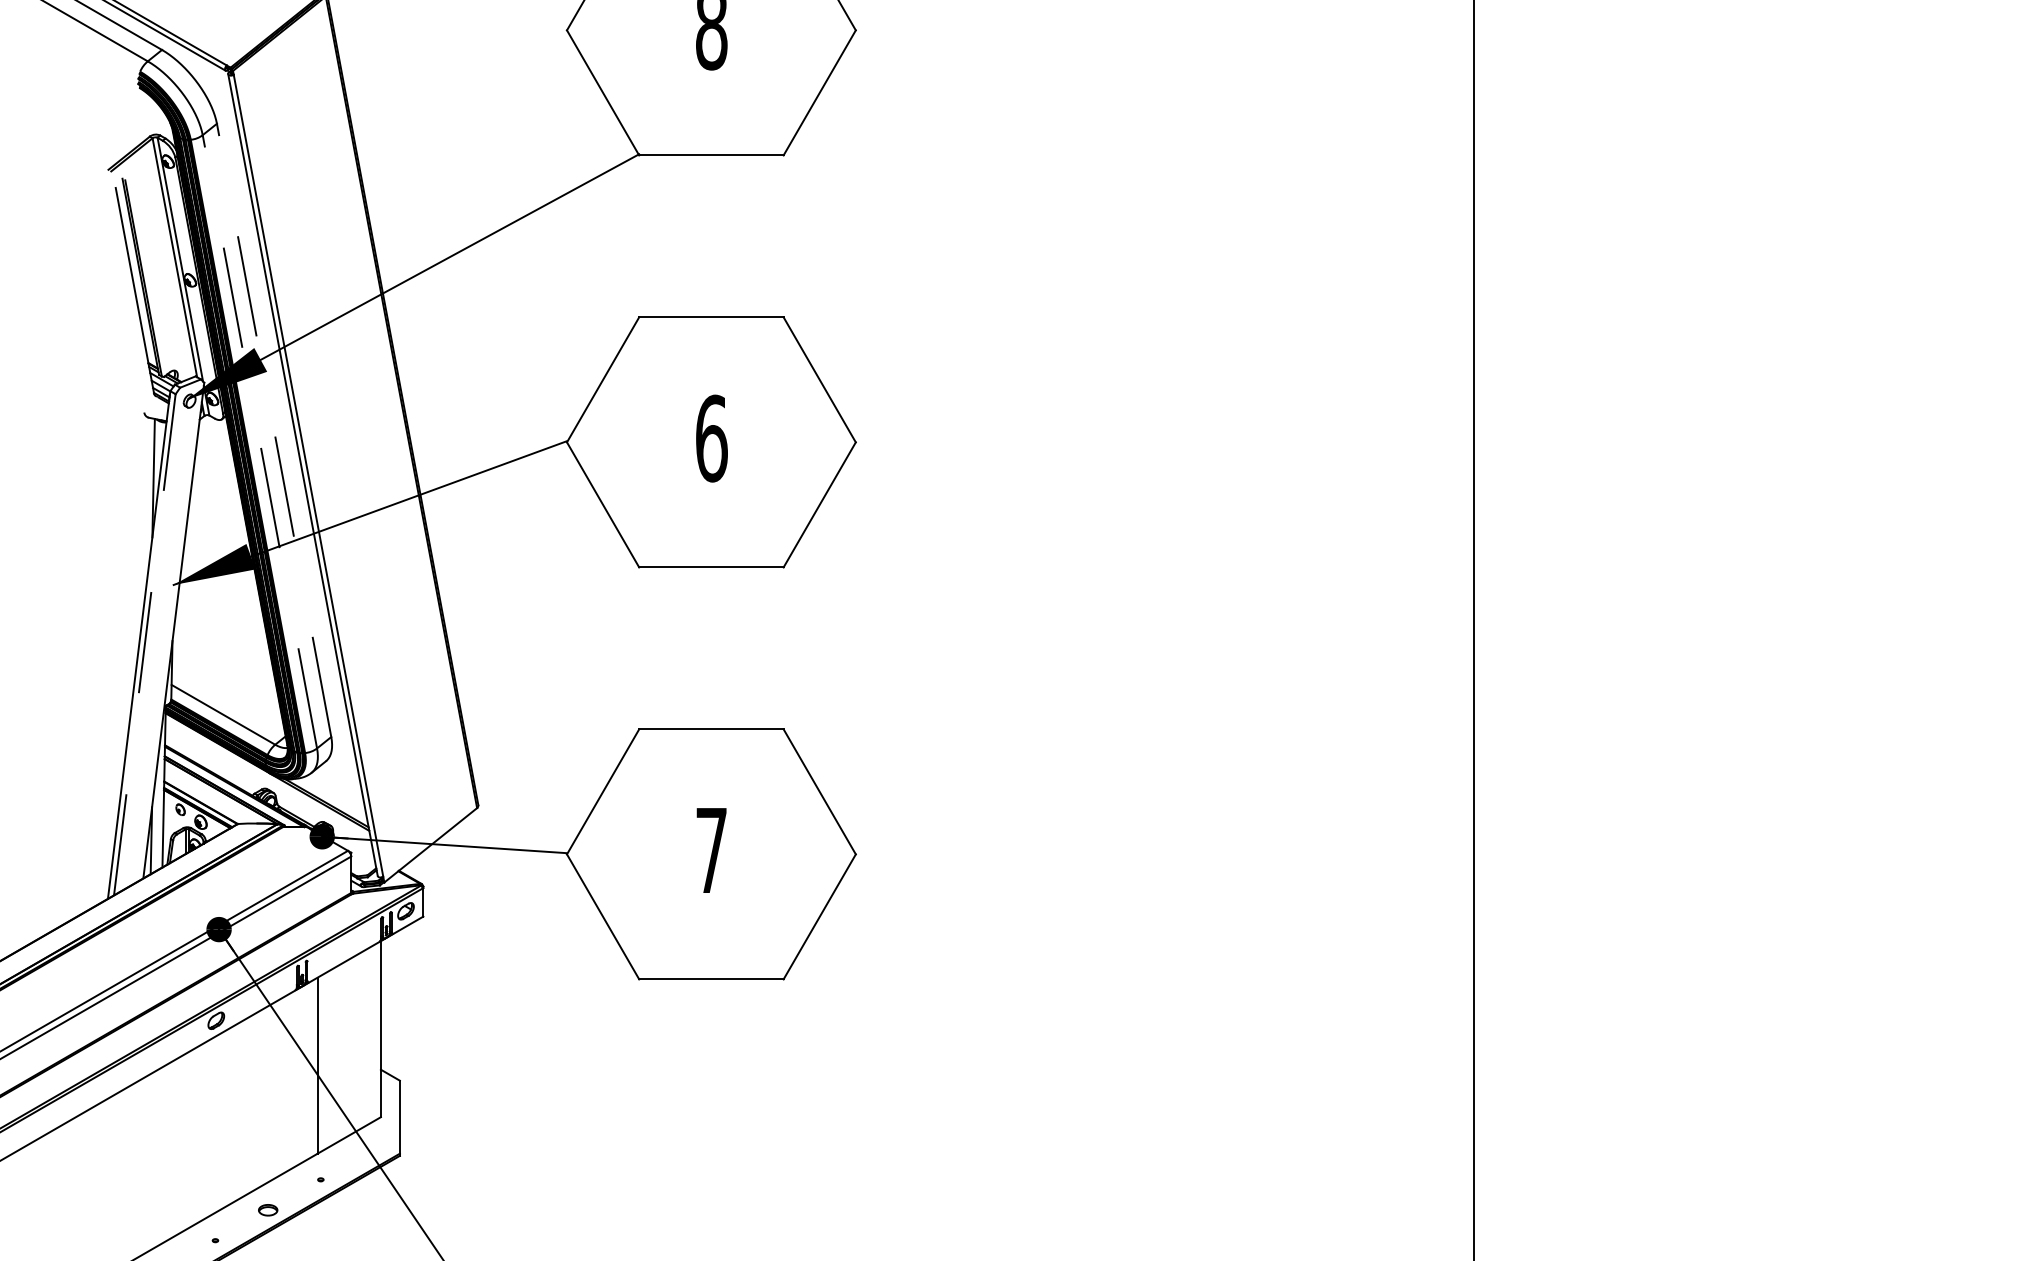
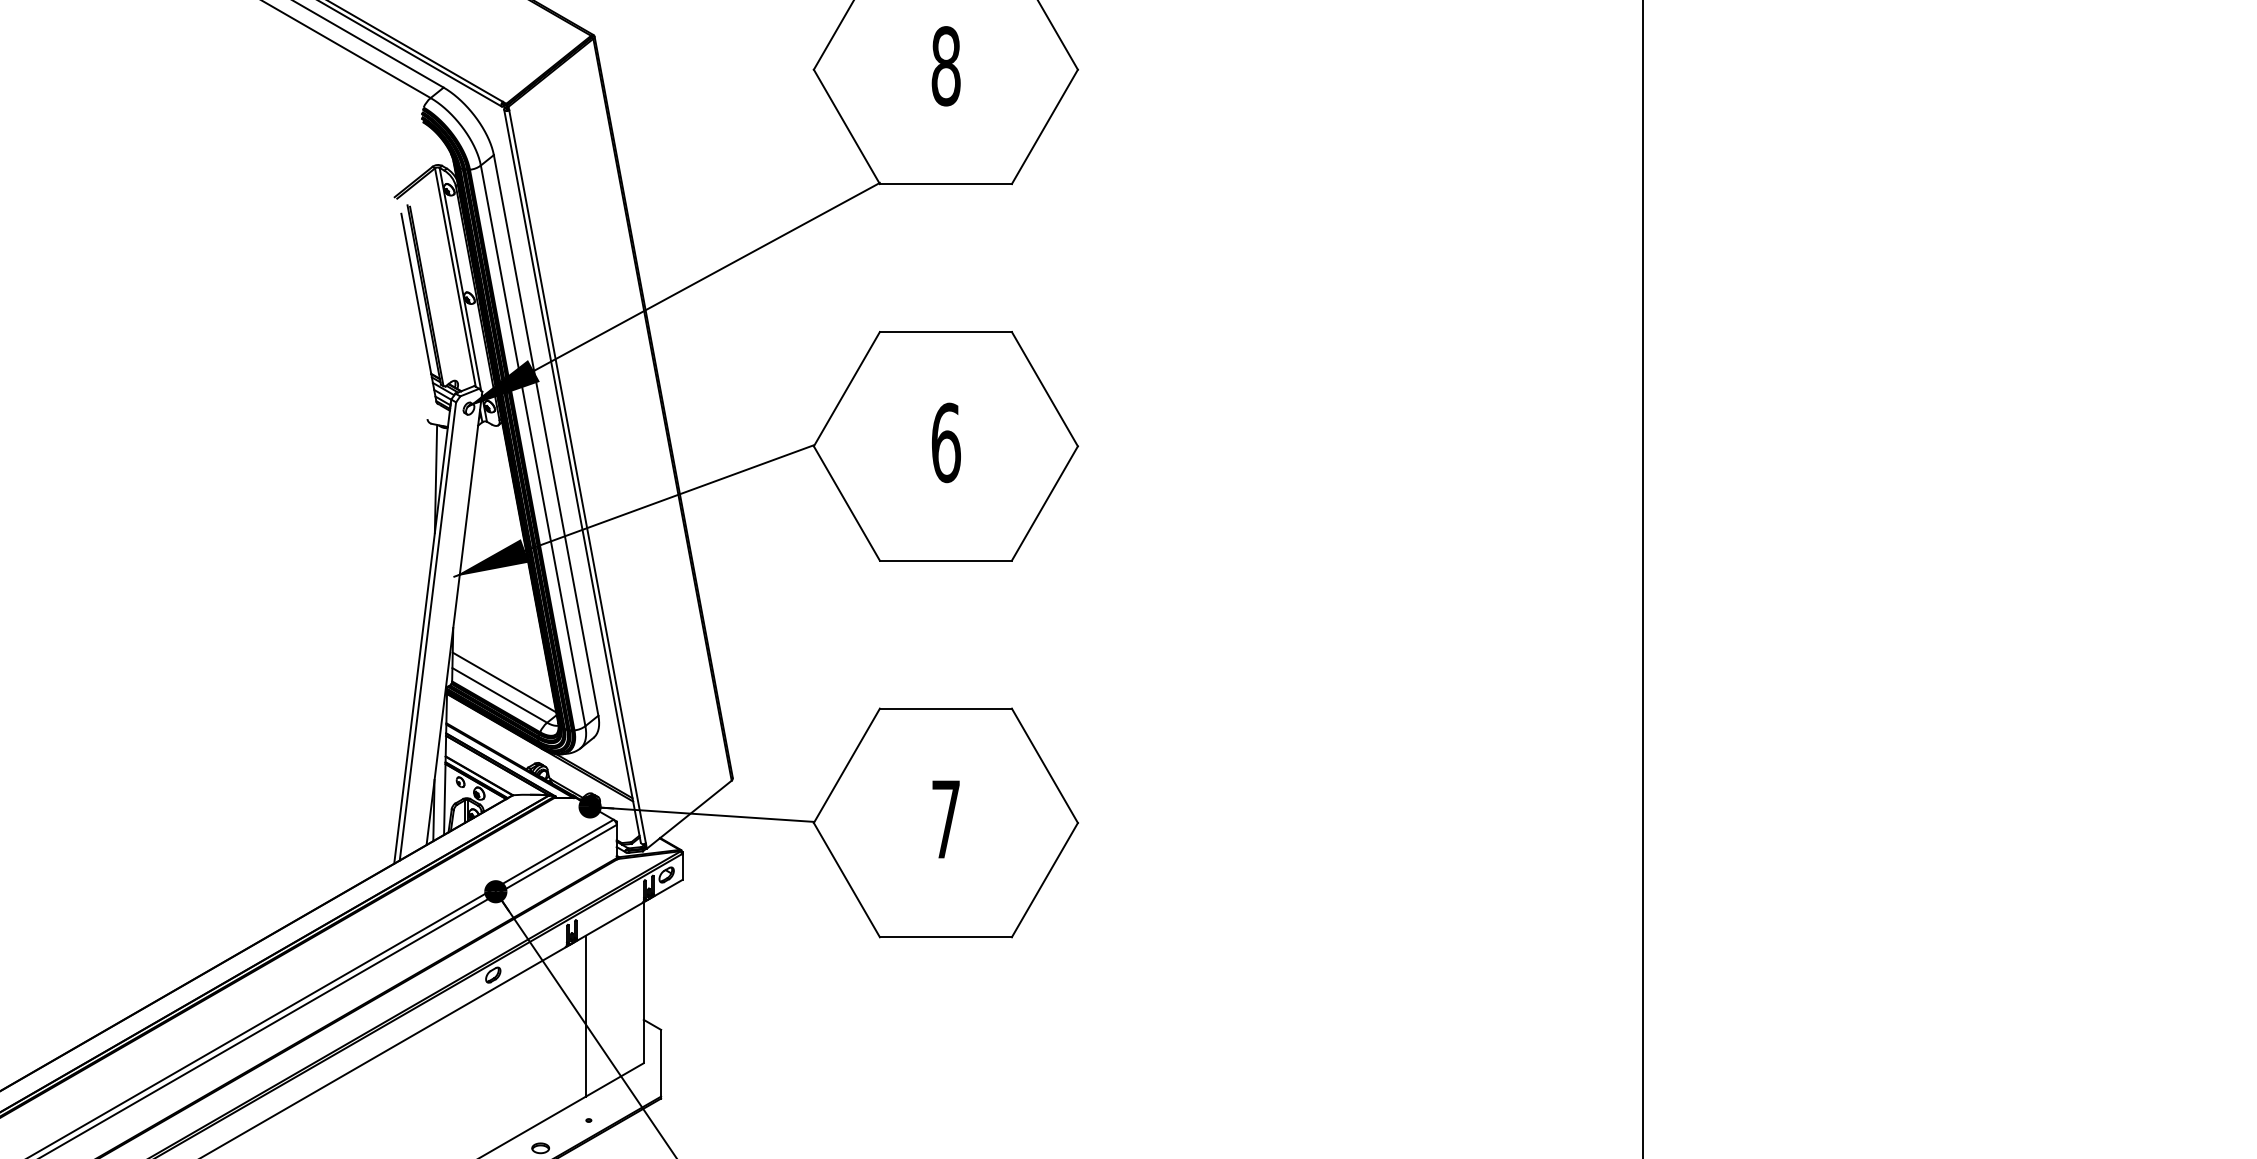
line: (274, 429) -> (546, 434), dashed -> solid
line: (260, 441) -> (533, 445), dashed -> solid
line: (144, 644) -> (427, 631), dashed -> solid
line: (228, 700) -> (504, 682), added

